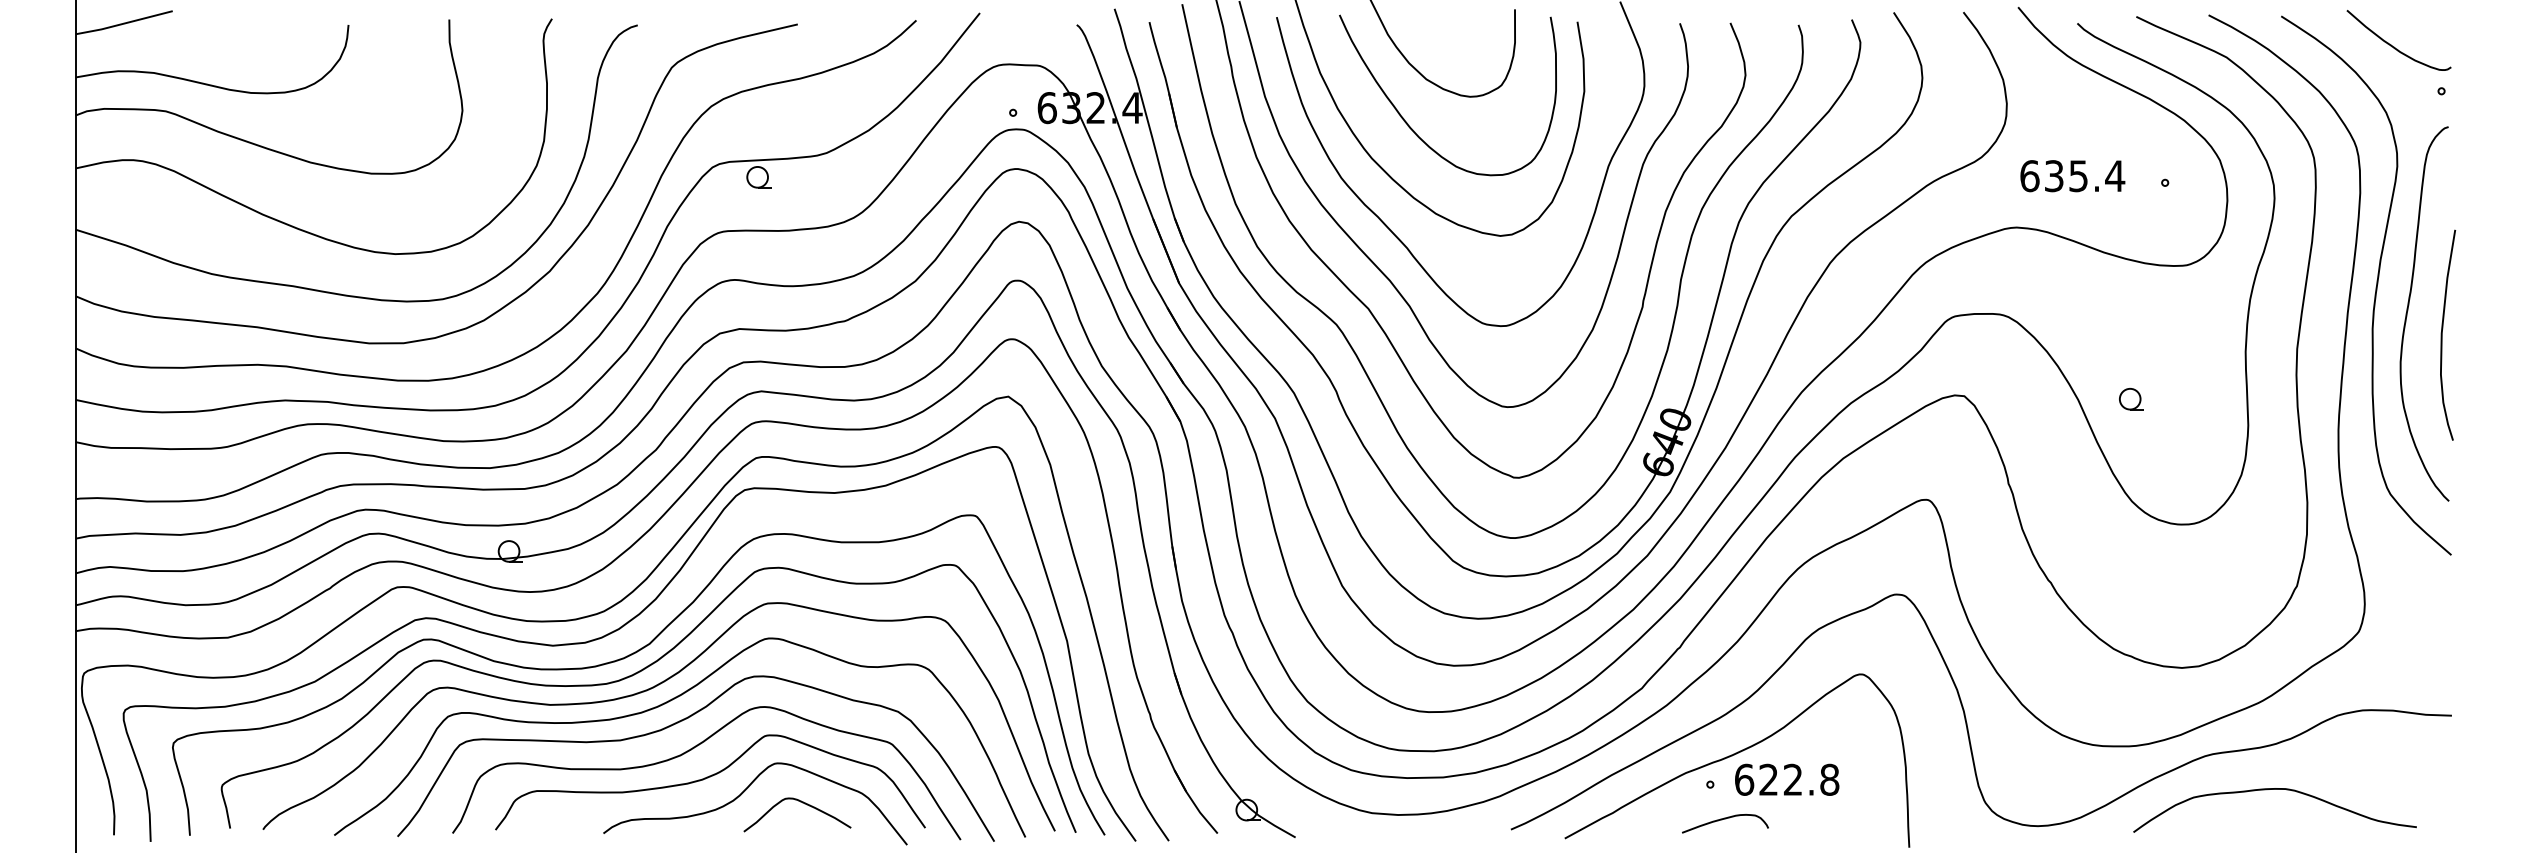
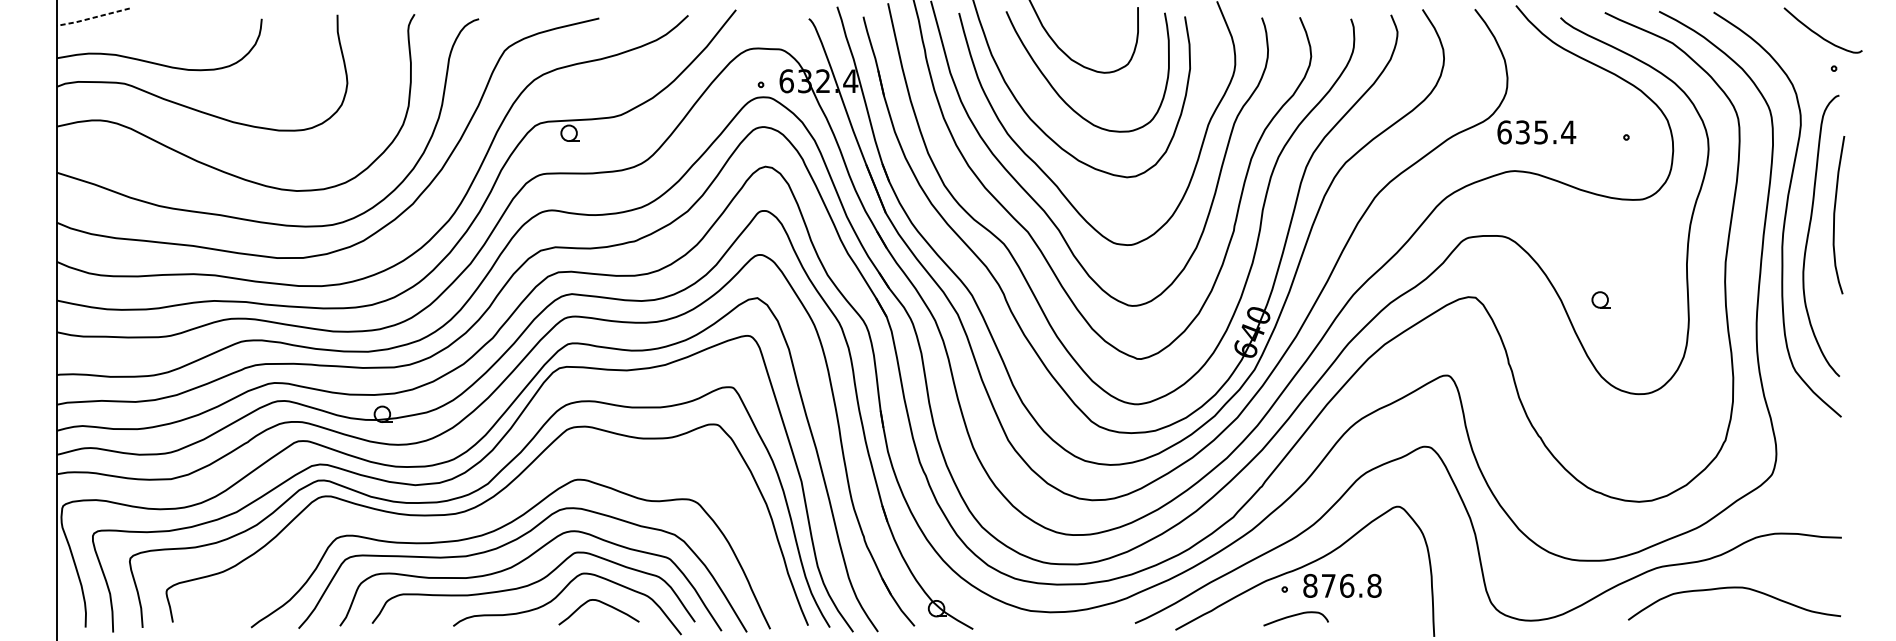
line: (123, 23) -> (92, 17), solid -> dashed
curve: (2394, 46) -> (1819, 35), moved
text: (2072, 176) -> (1536, 132), moved
curve: (2442, 334) -> (1834, 214), moved
curve: (649, 690) -> (487, 518), removed
text: (1768, 779) -> (1328, 585), 622.8 -> 876.8
curve: (2274, 789) -> (1734, 587), moved

